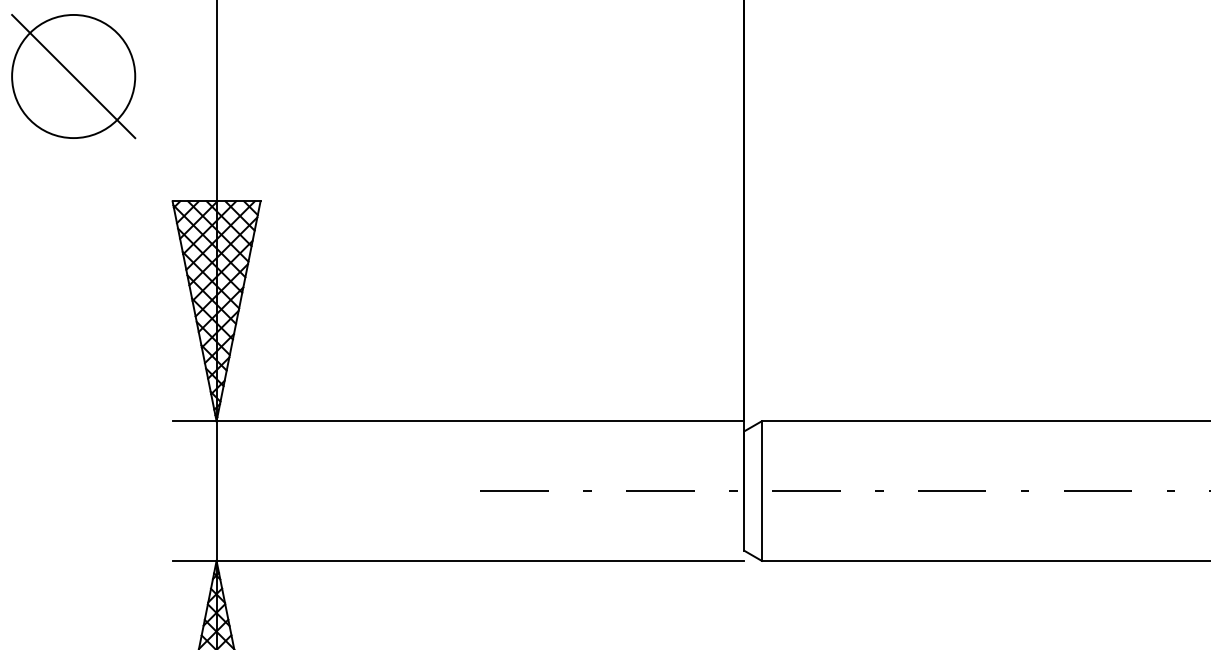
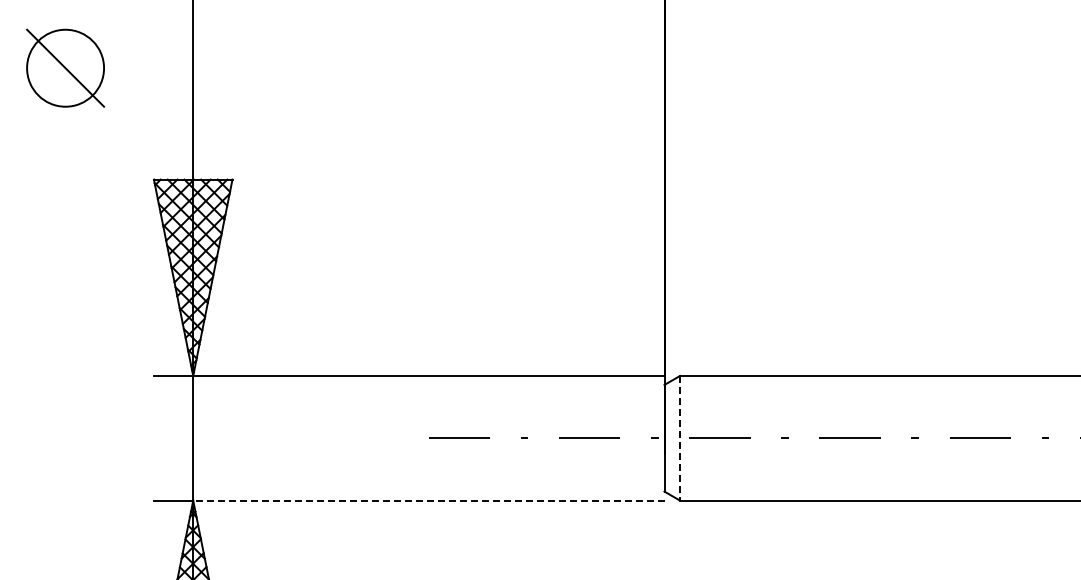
part: (73, 76) -> (65, 68), size x0.7
line: (762, 491) -> (680, 438), solid -> dashed
line: (480, 560) -> (428, 500), solid -> dashed

